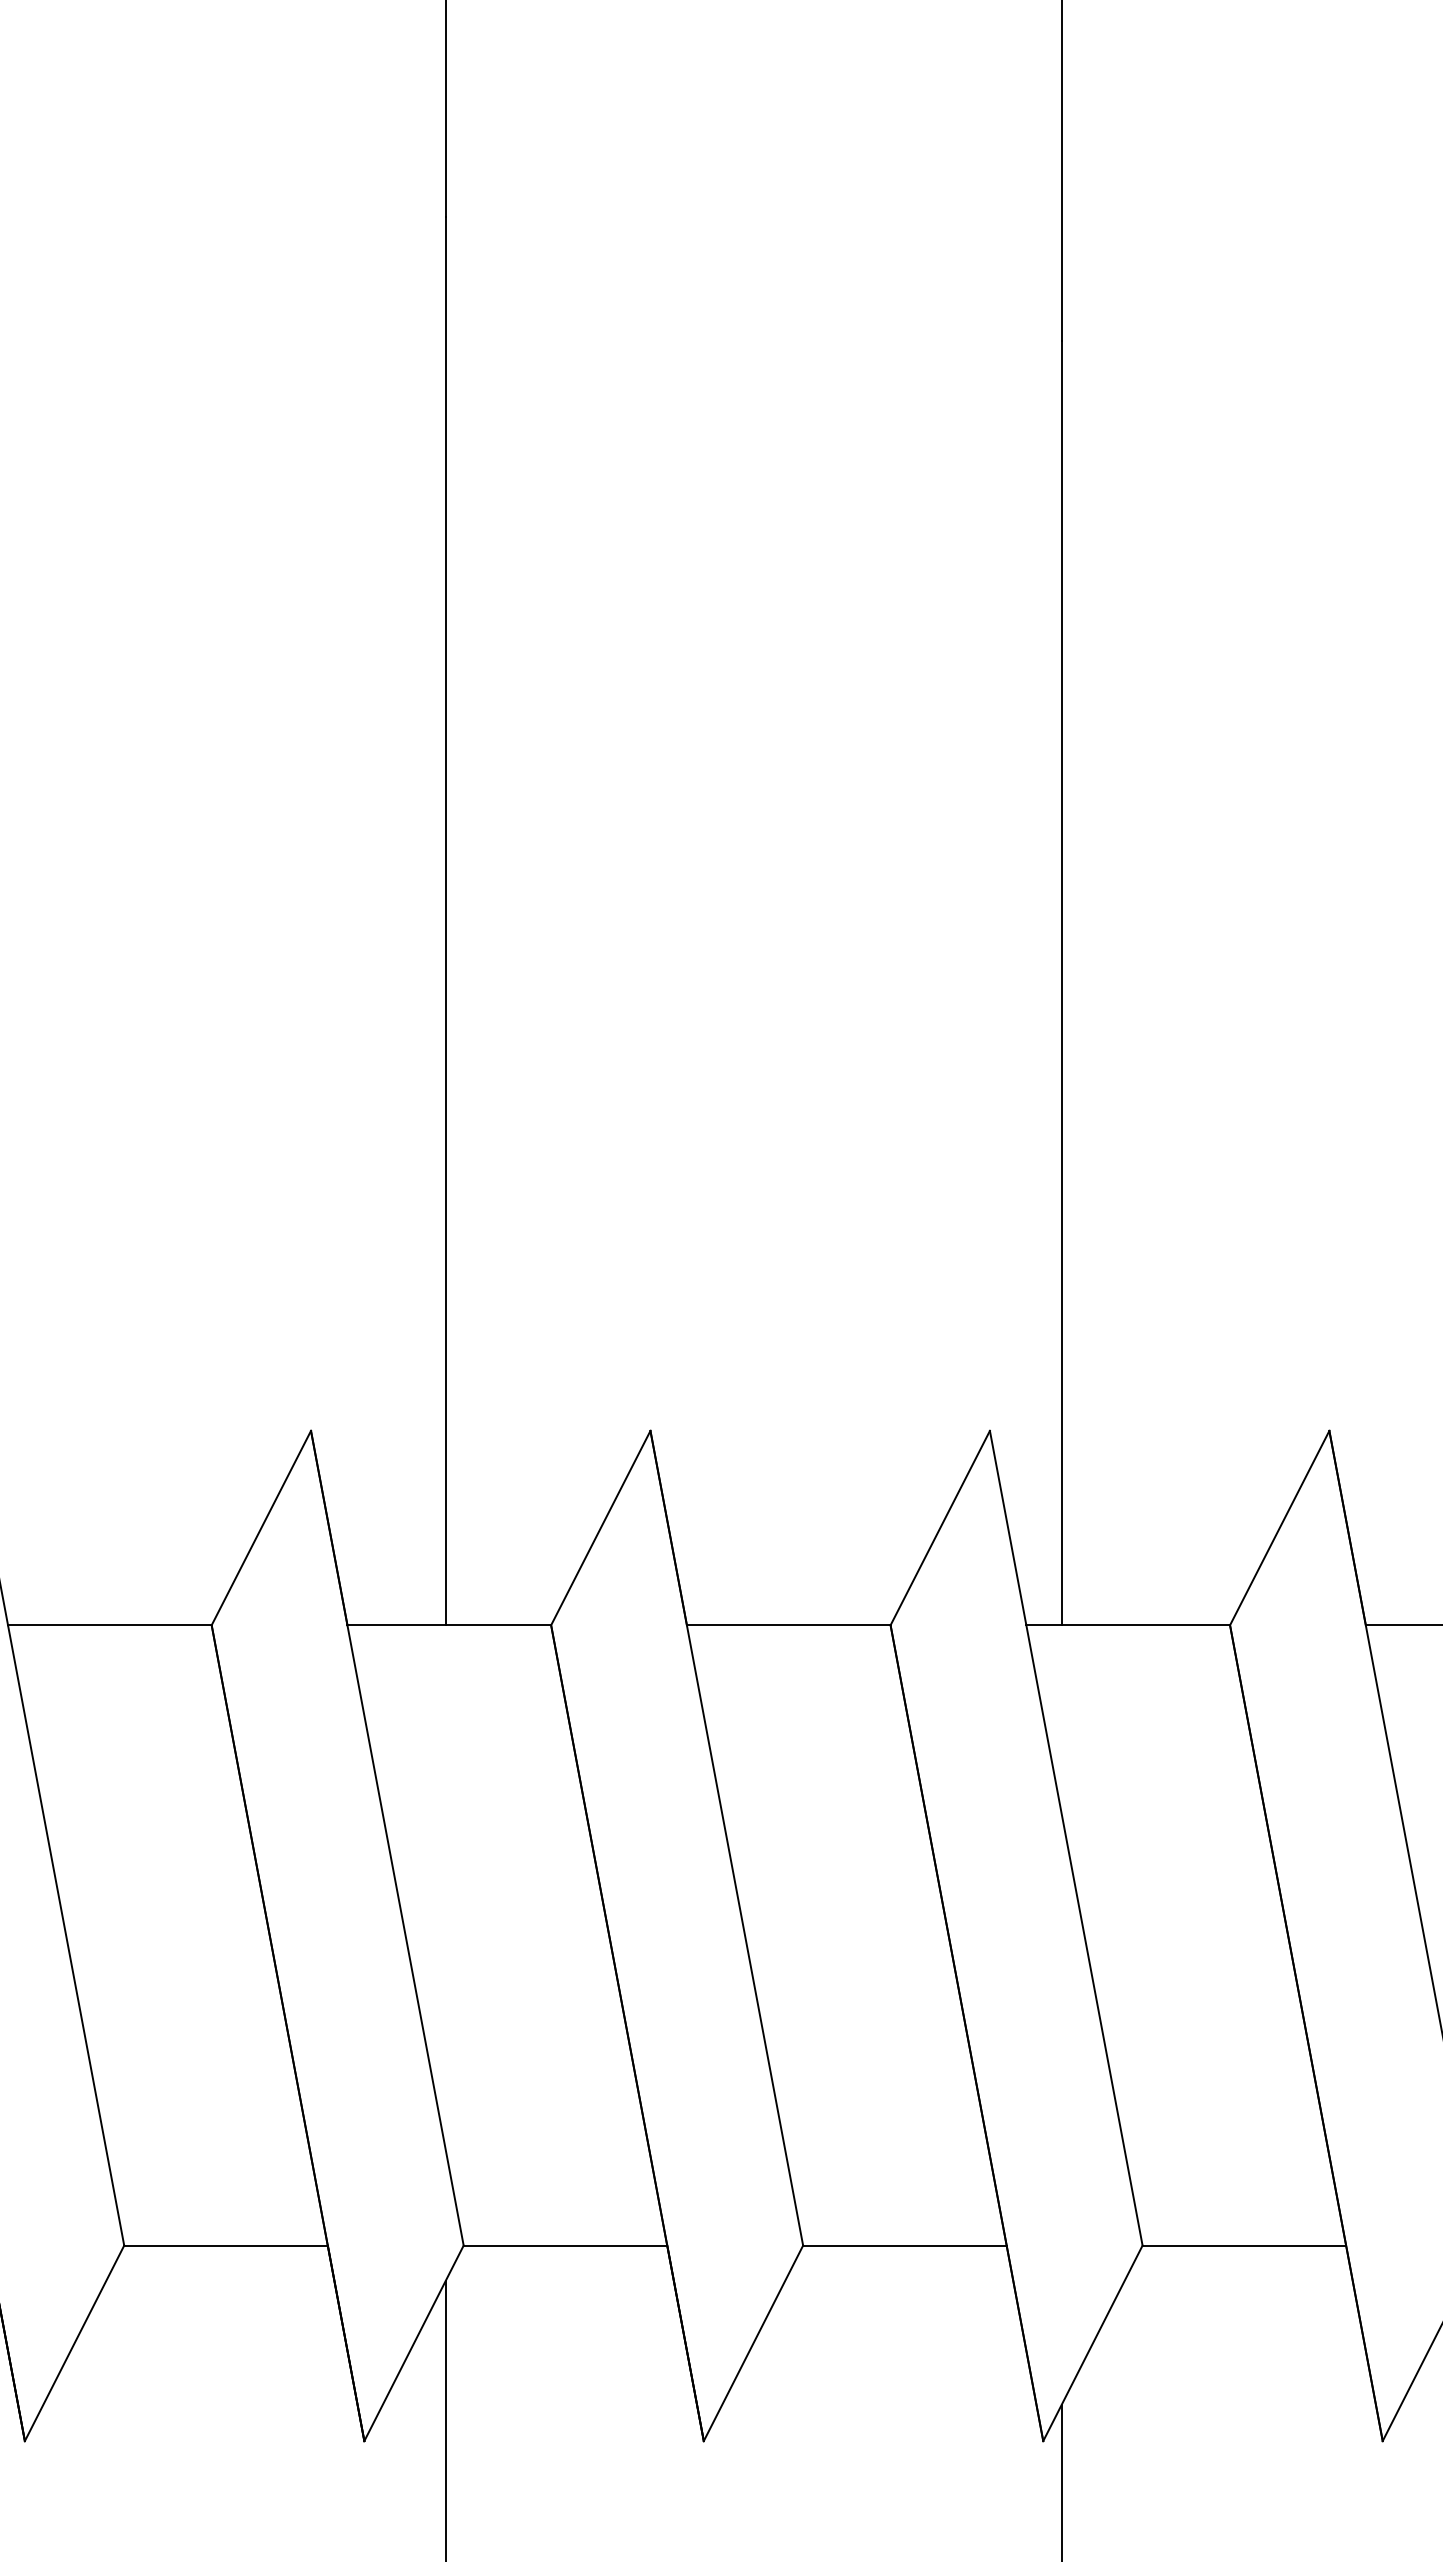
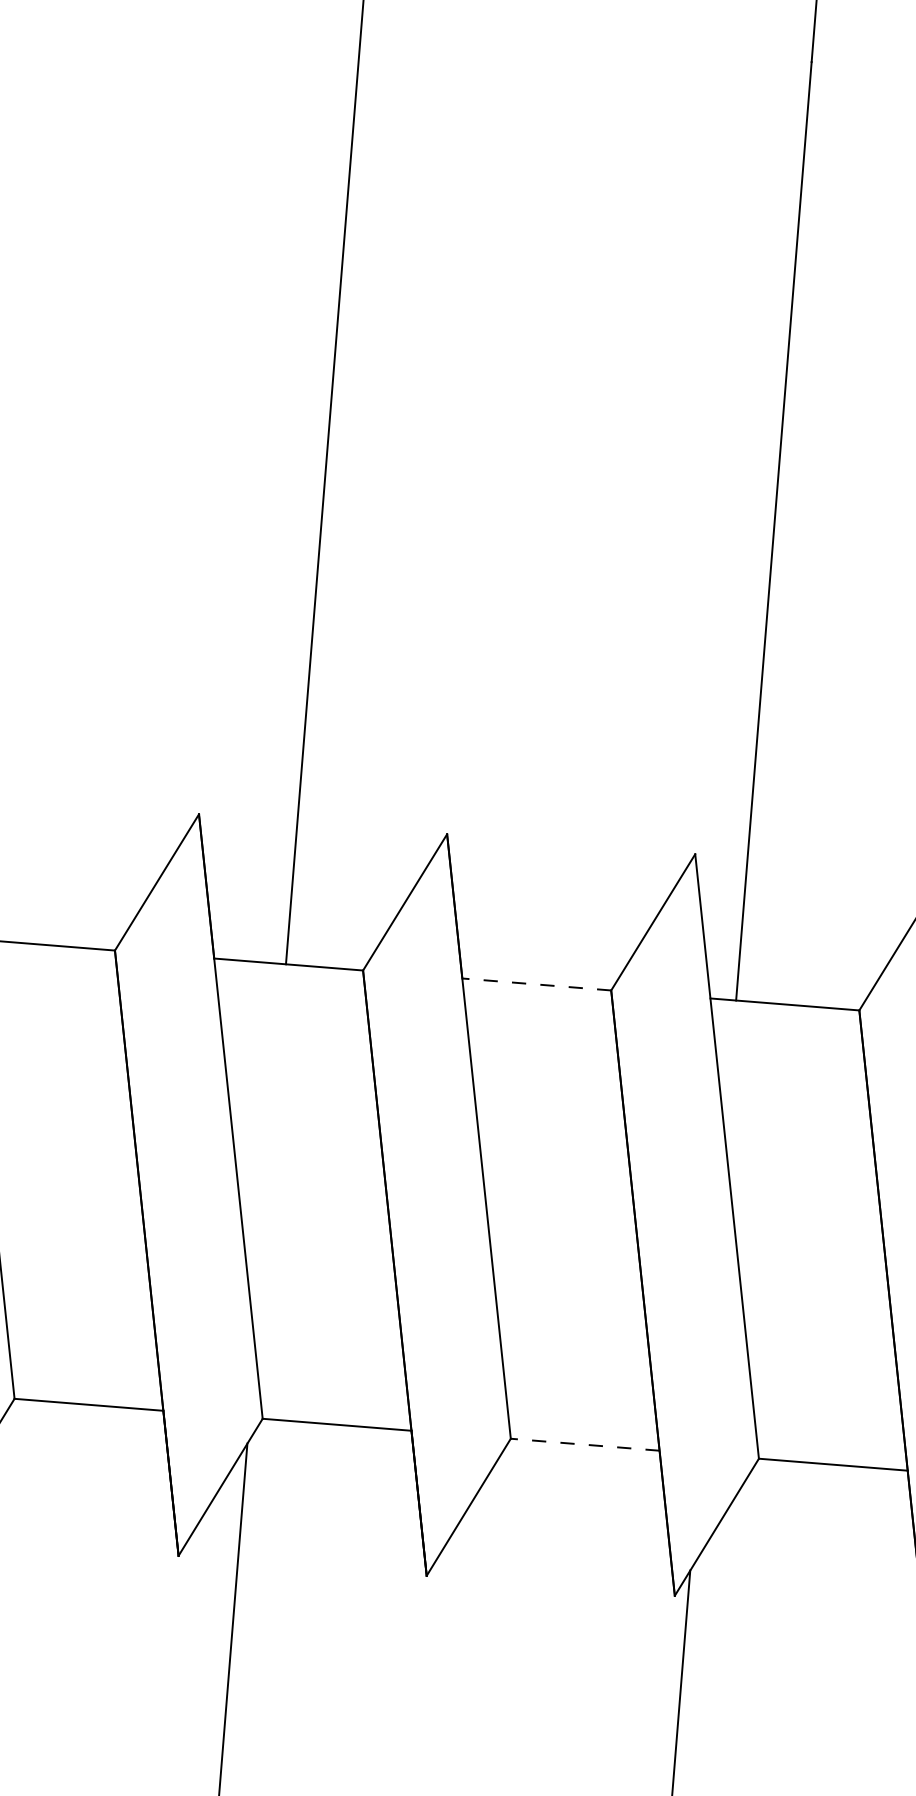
line: (788, 1625) -> (536, 984), solid -> dashed
line: (904, 2245) -> (584, 1444), solid -> dashed

